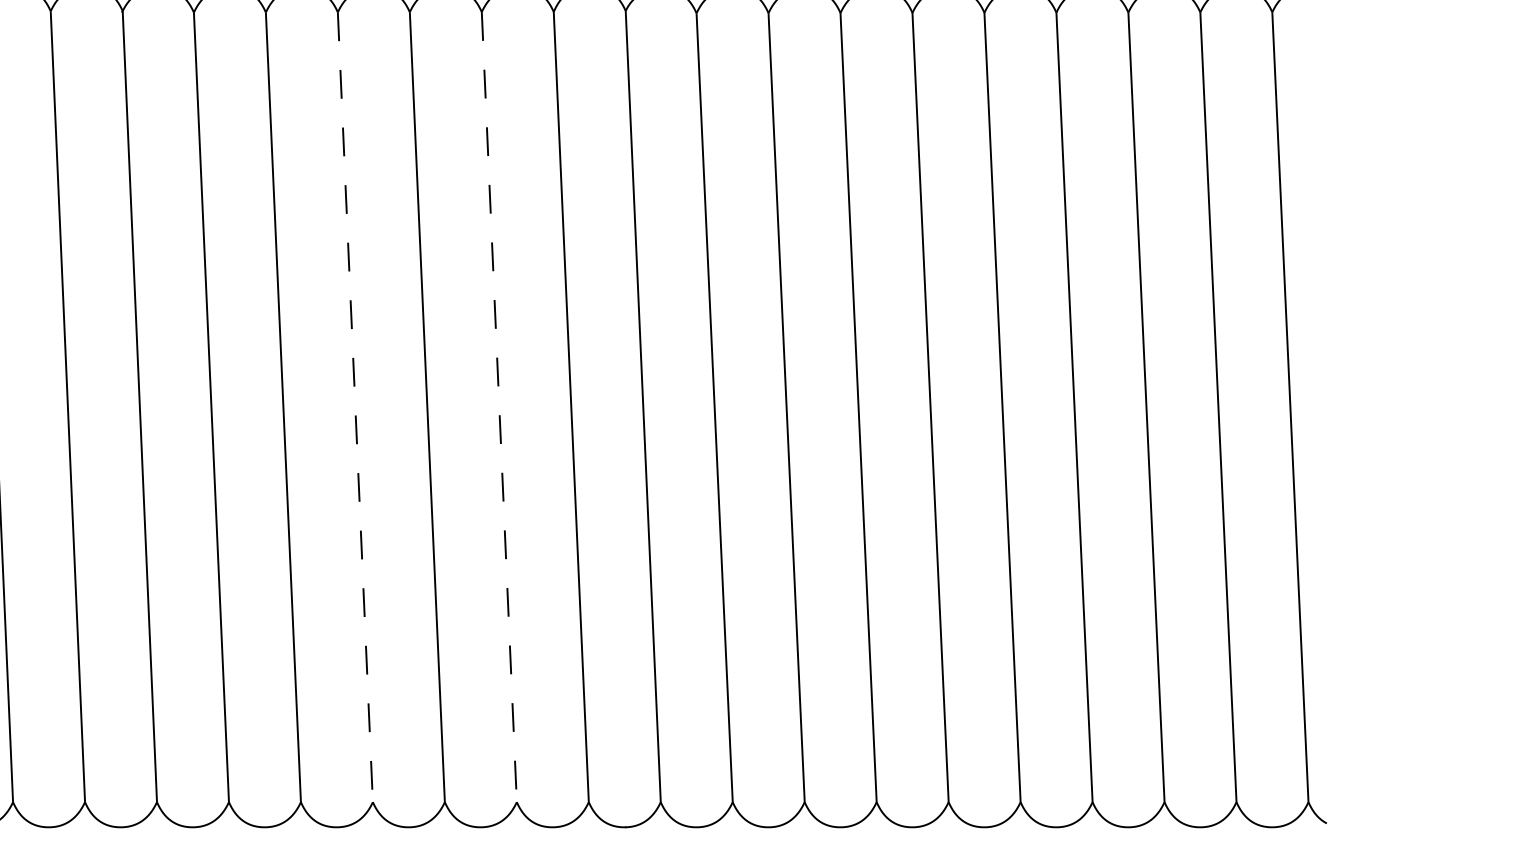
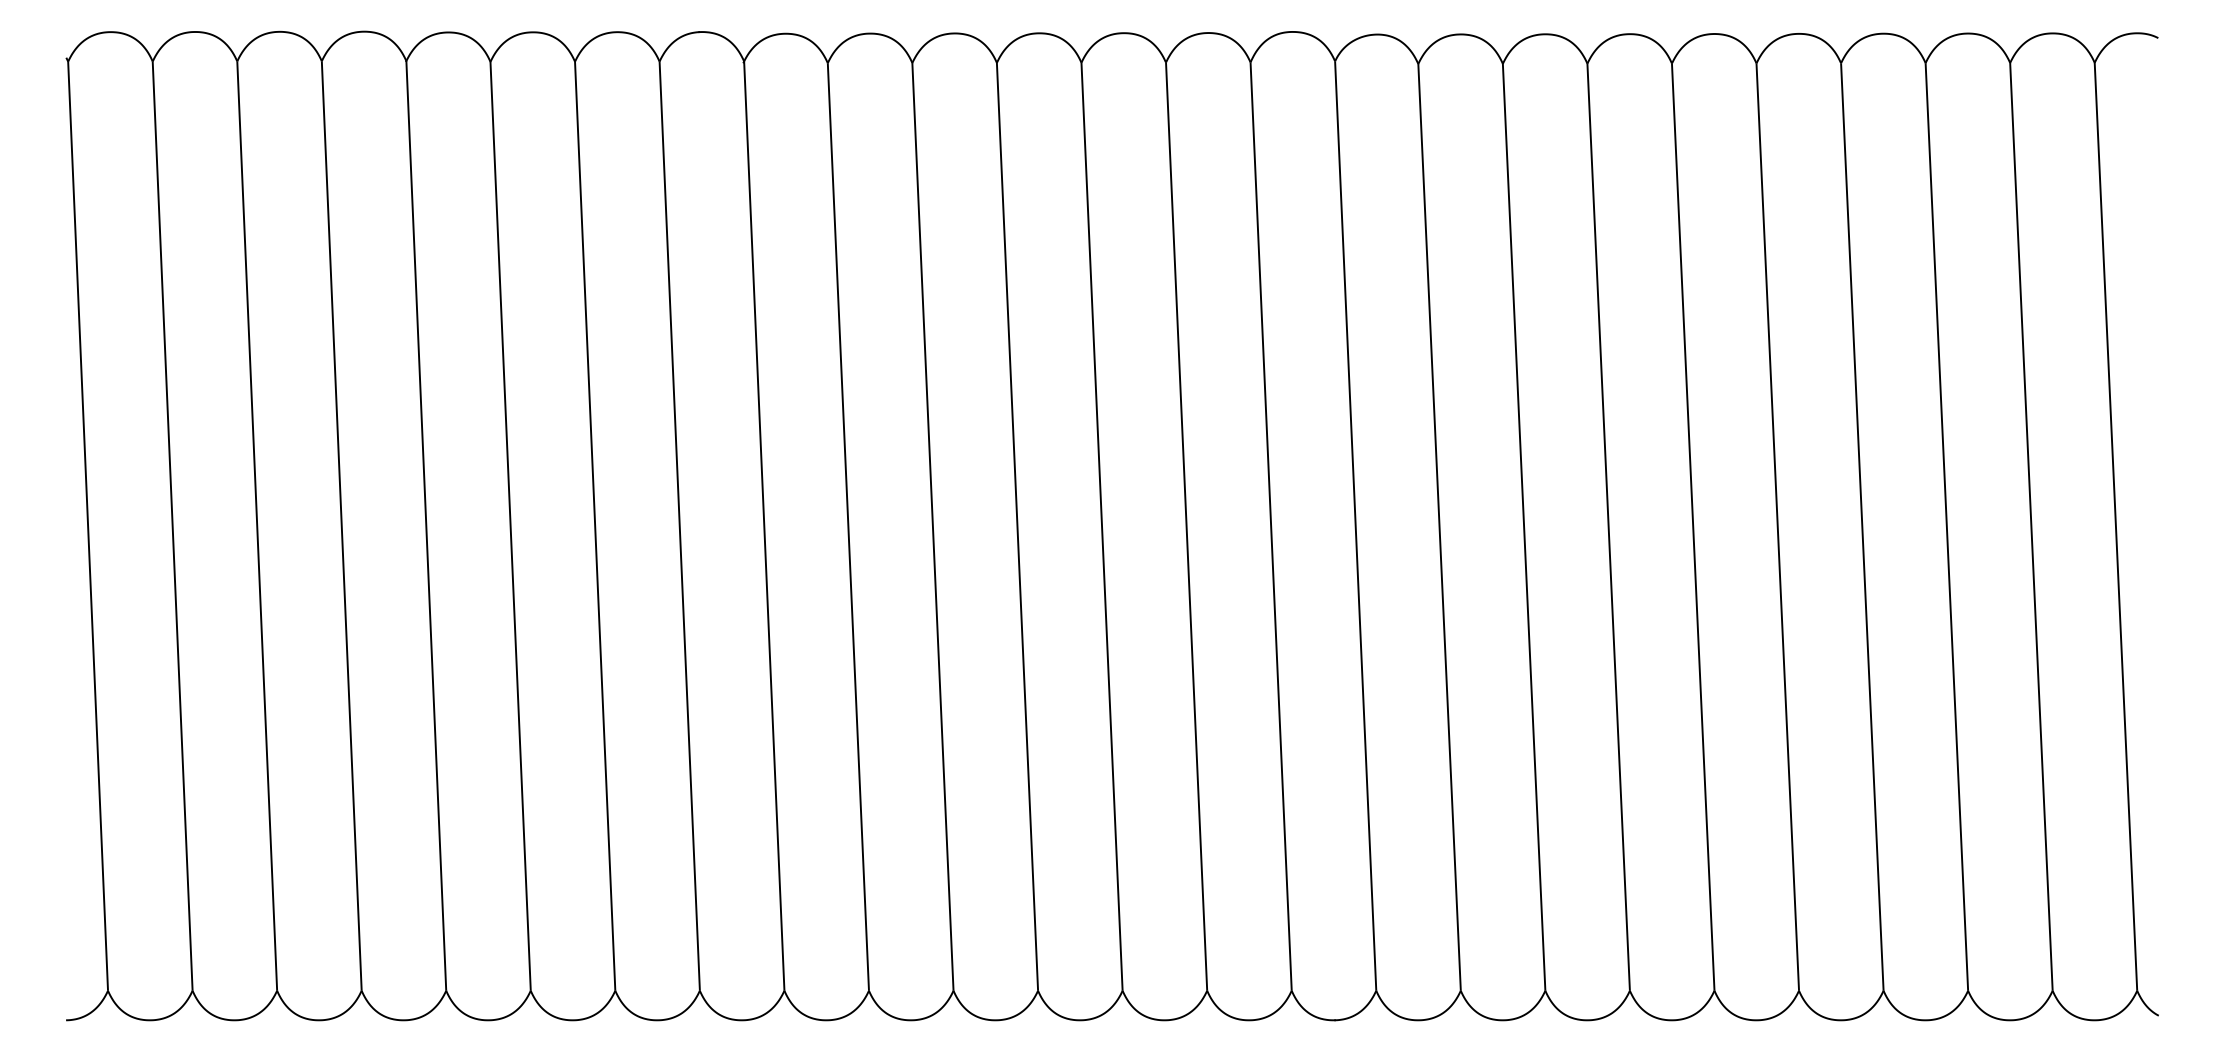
line: (499, 406) -> (1186, 526), dashed -> solid
line: (355, 407) -> (1017, 527), dashed -> solid

